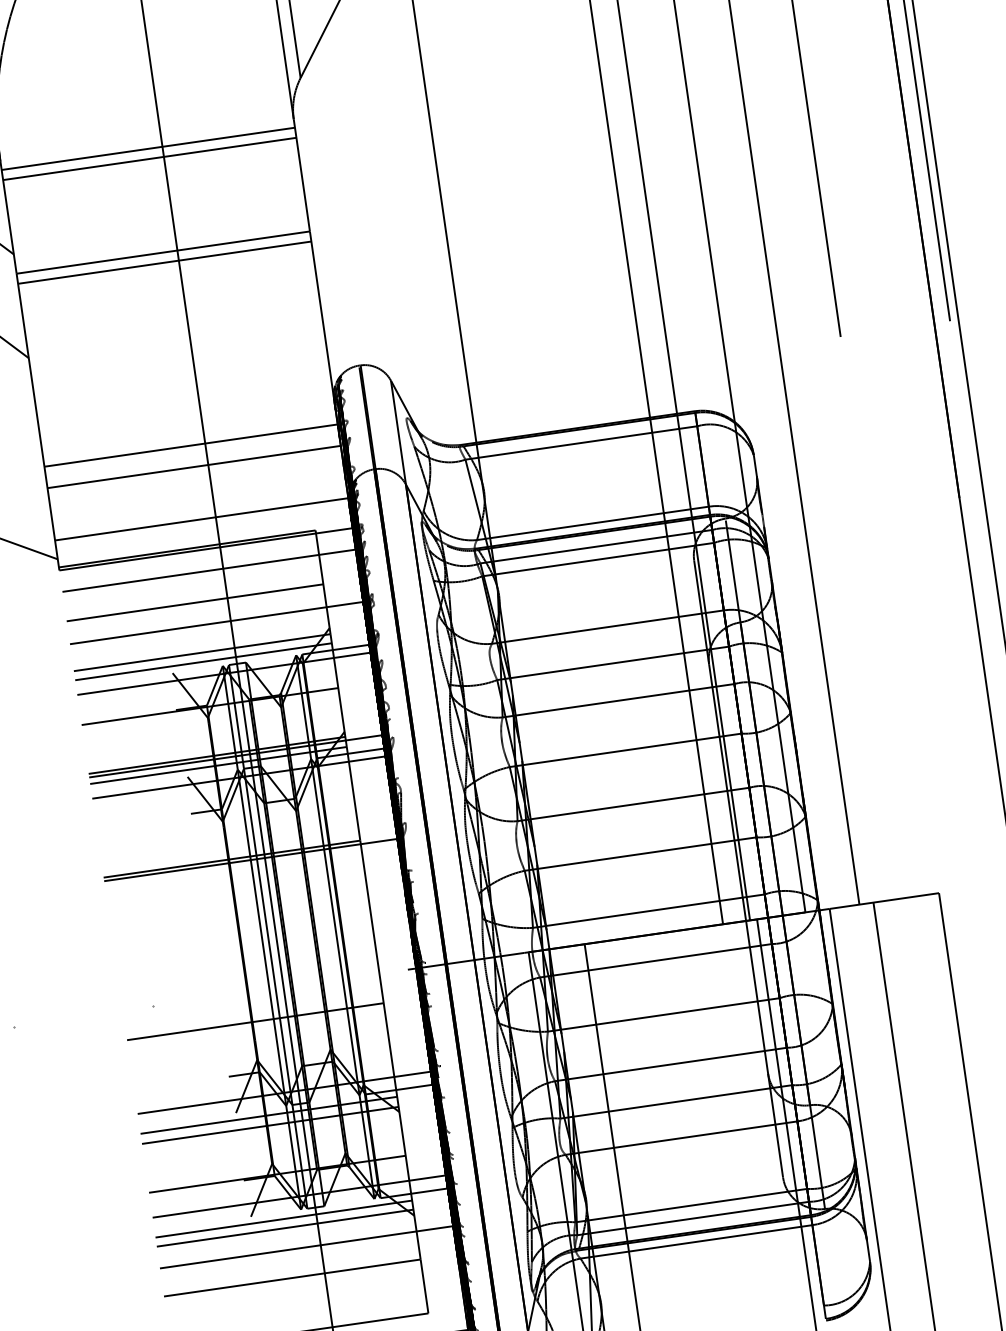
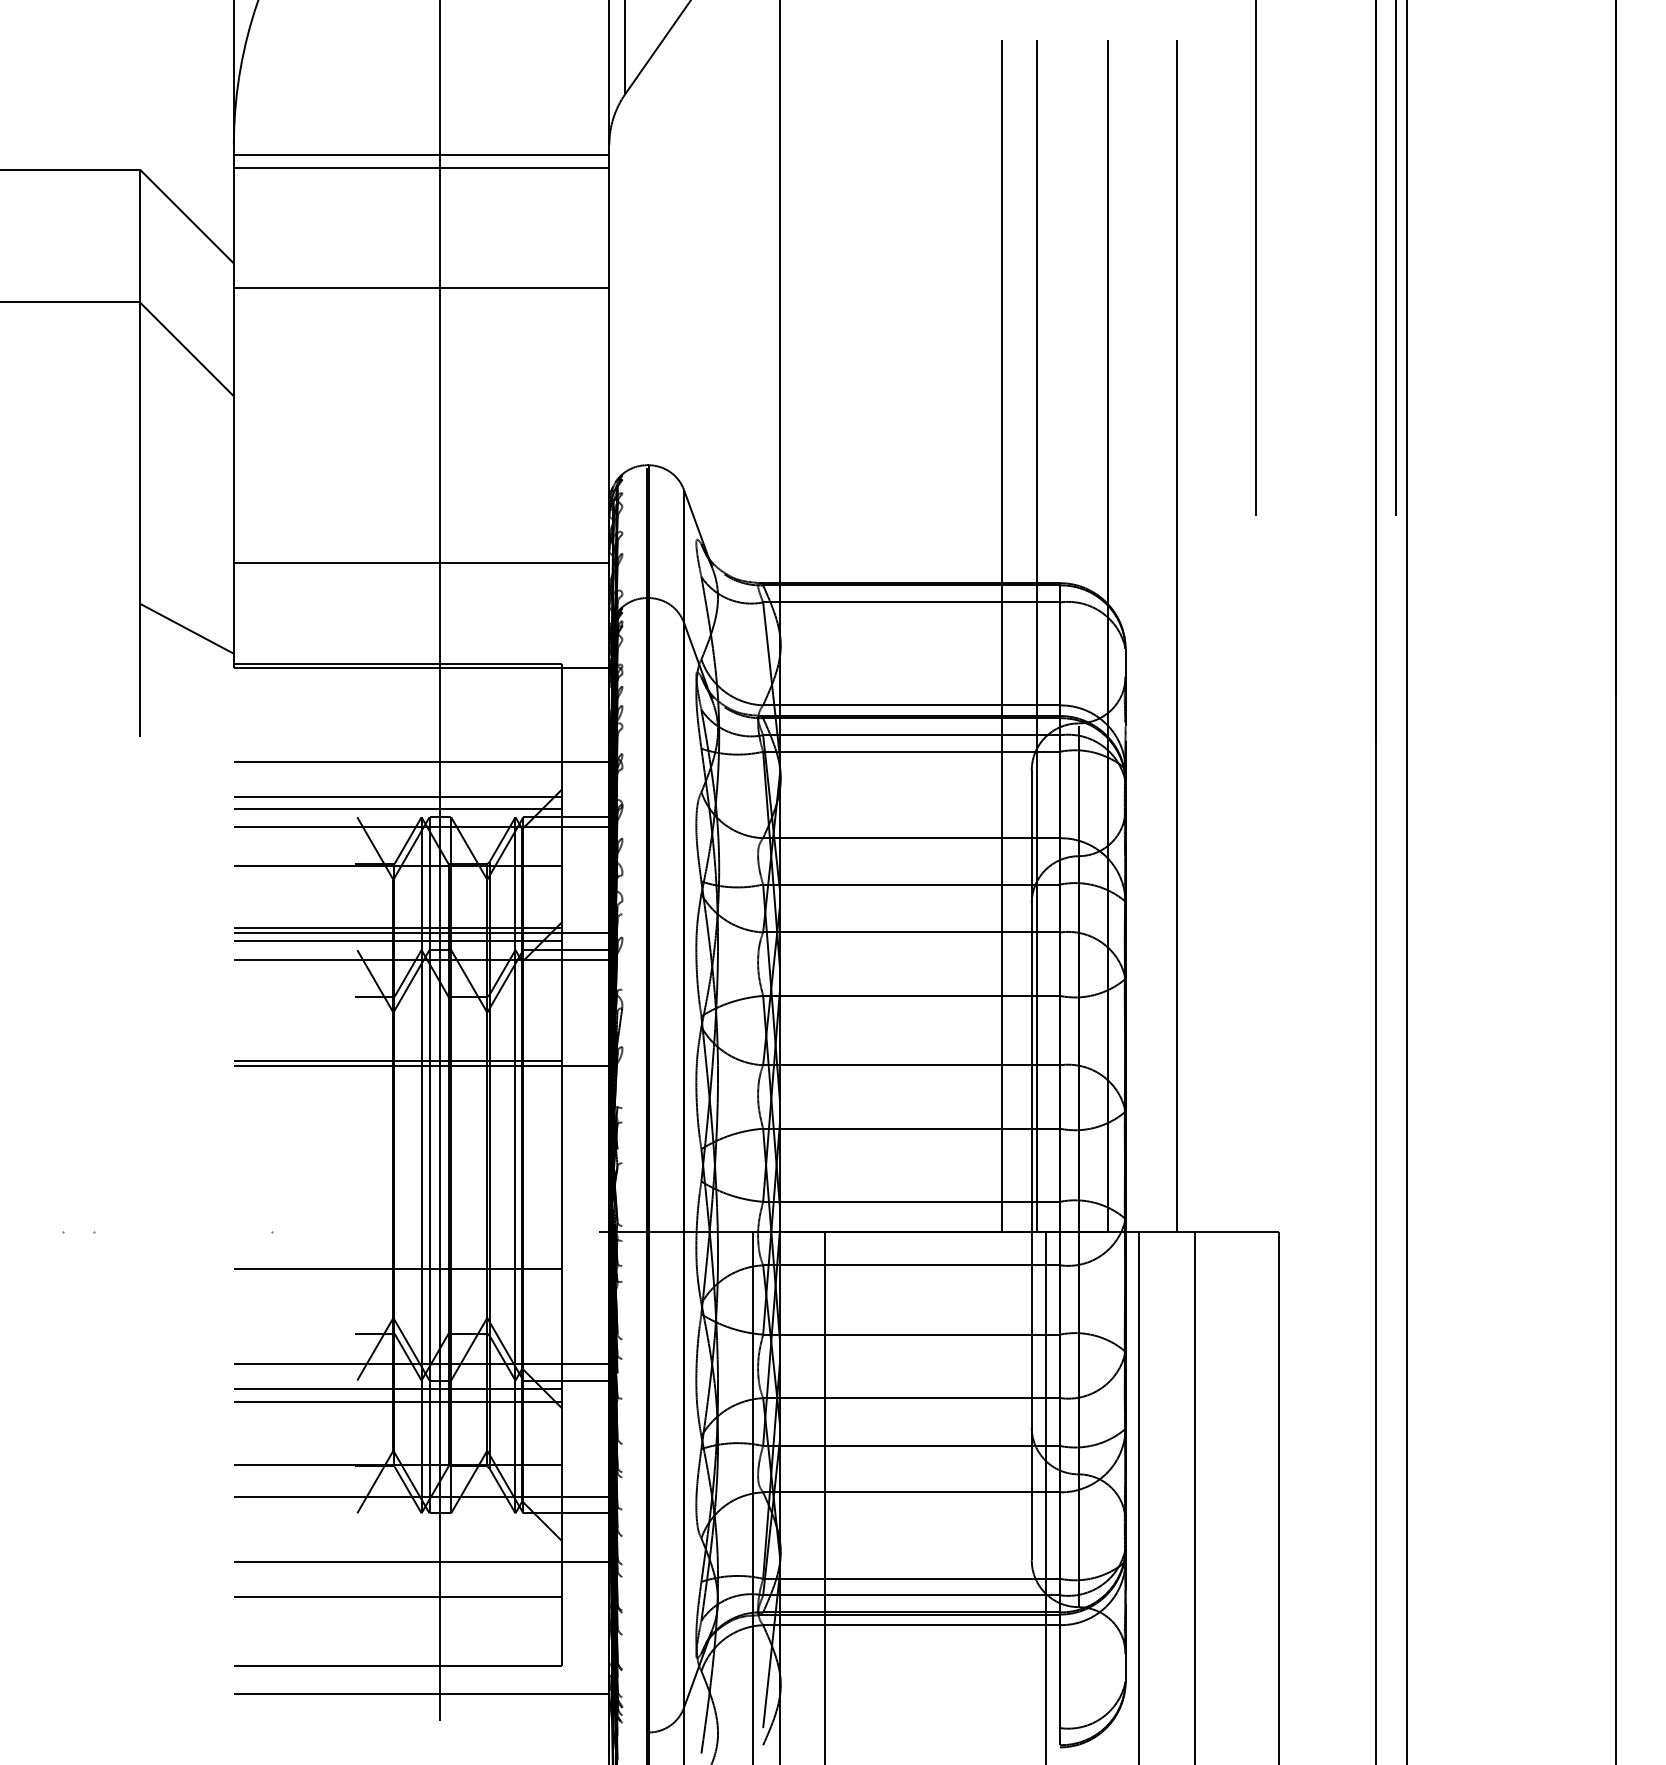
line: (164, 263) -> (421, 301), removed
line: (191, 445) -> (421, 535), removed
line: (201, 519) -> (421, 629), removed
line: (209, 570) -> (421, 695), removed
line: (194, 603) -> (397, 733), removed
line: (283, 1219) -> (397, 1522), removed
line: (284, 1228) -> (397, 1533), removed

